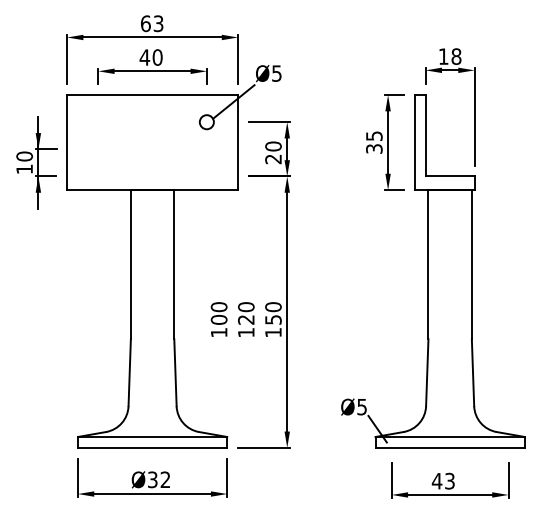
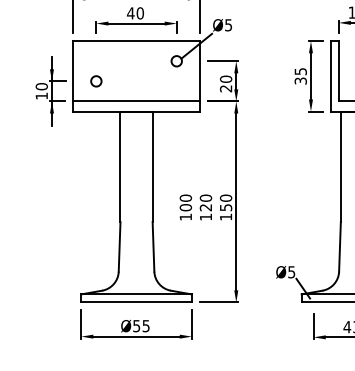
circle: (98, 149) -> (96, 81), added
line: (152, 176) -> (136, 101), added
text: (159, 479) -> (141, 325), Ø32 -> Ø55

